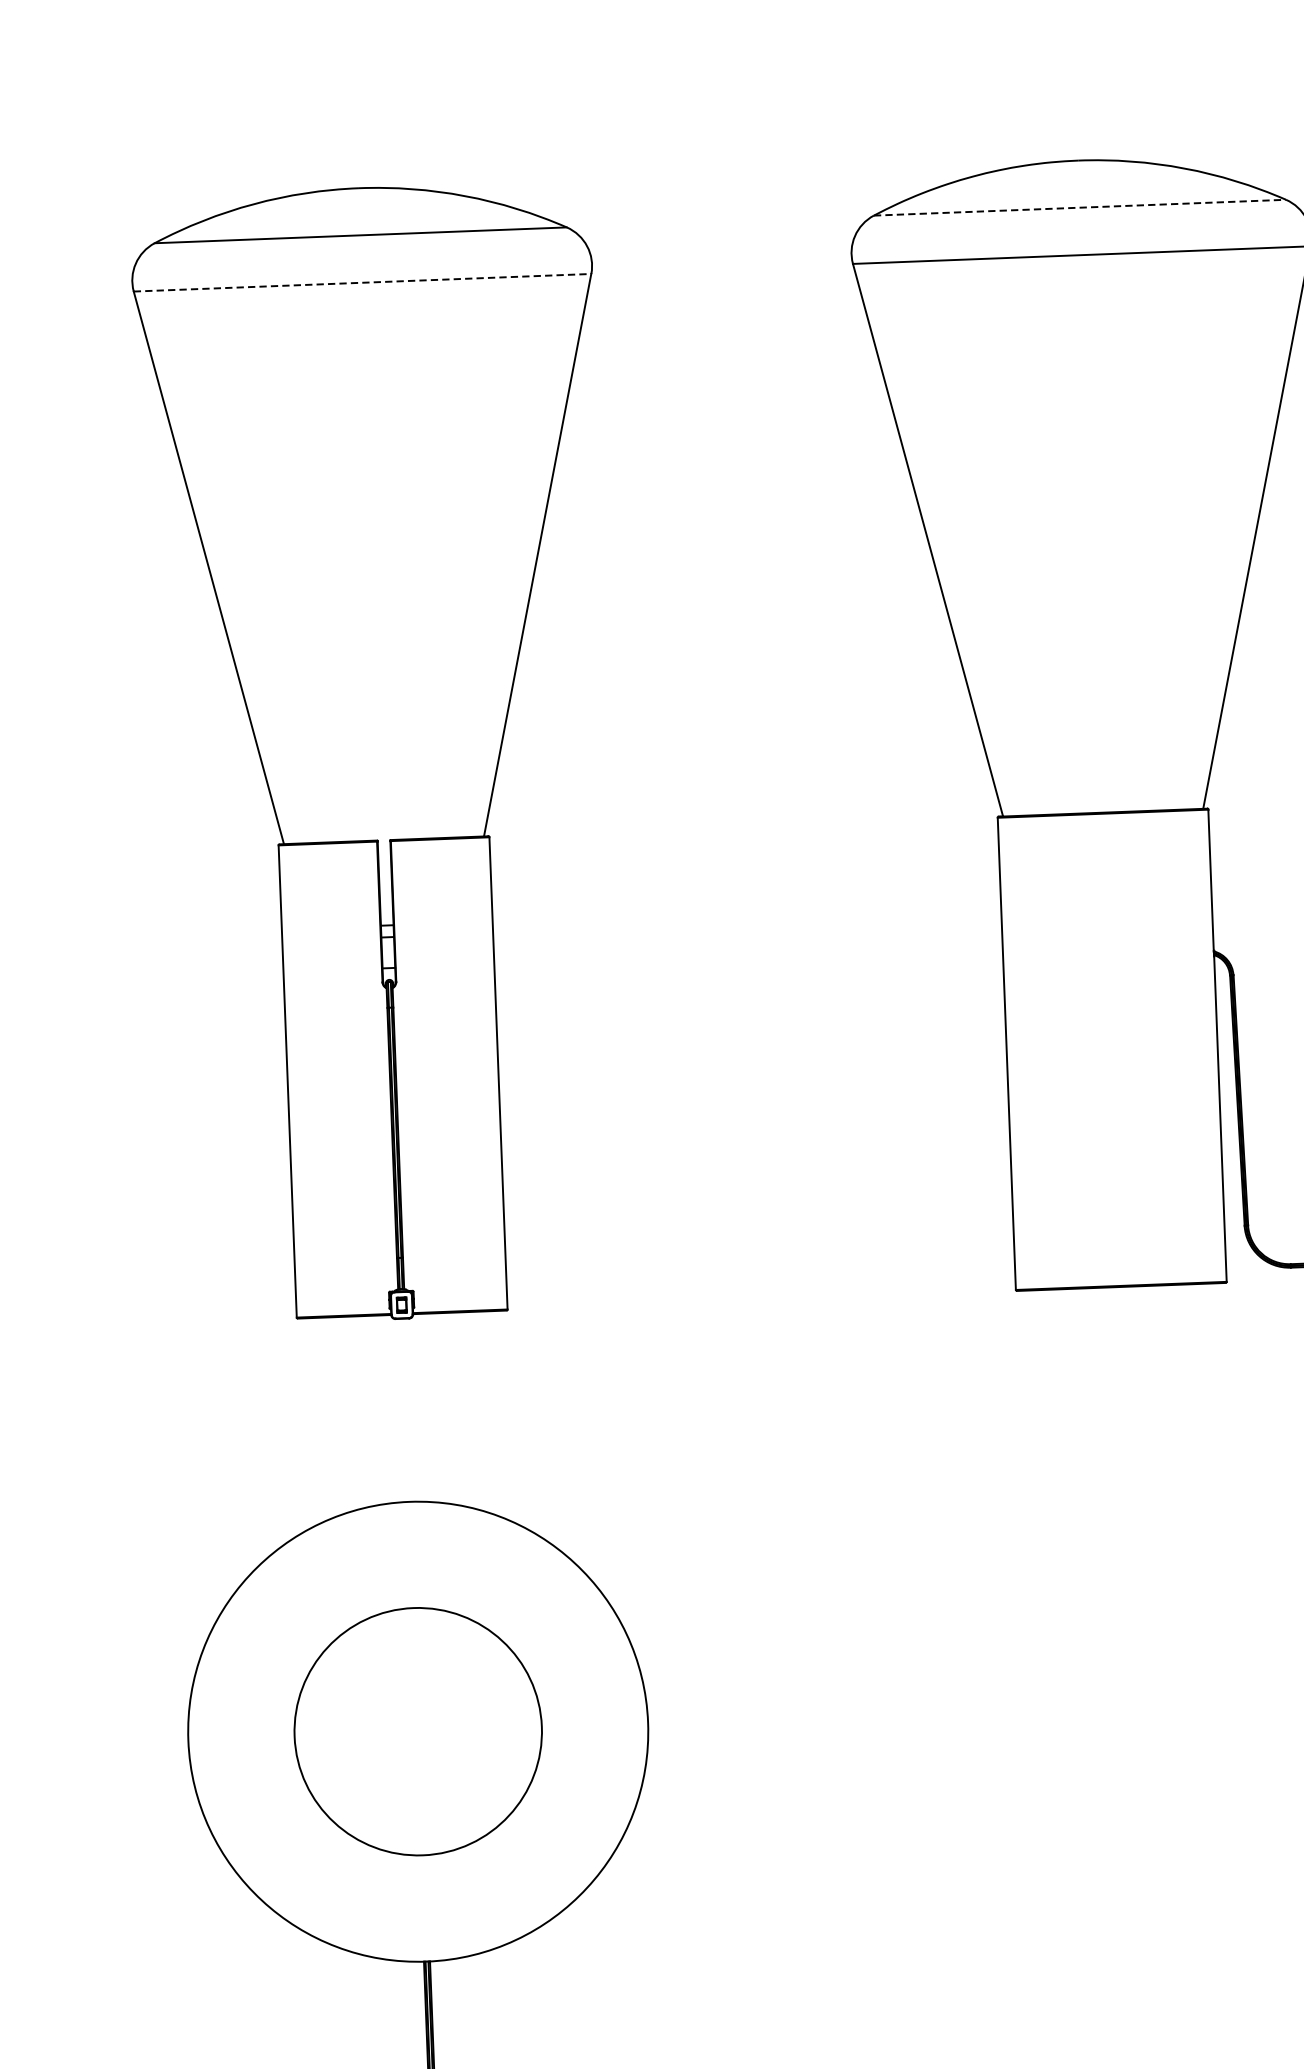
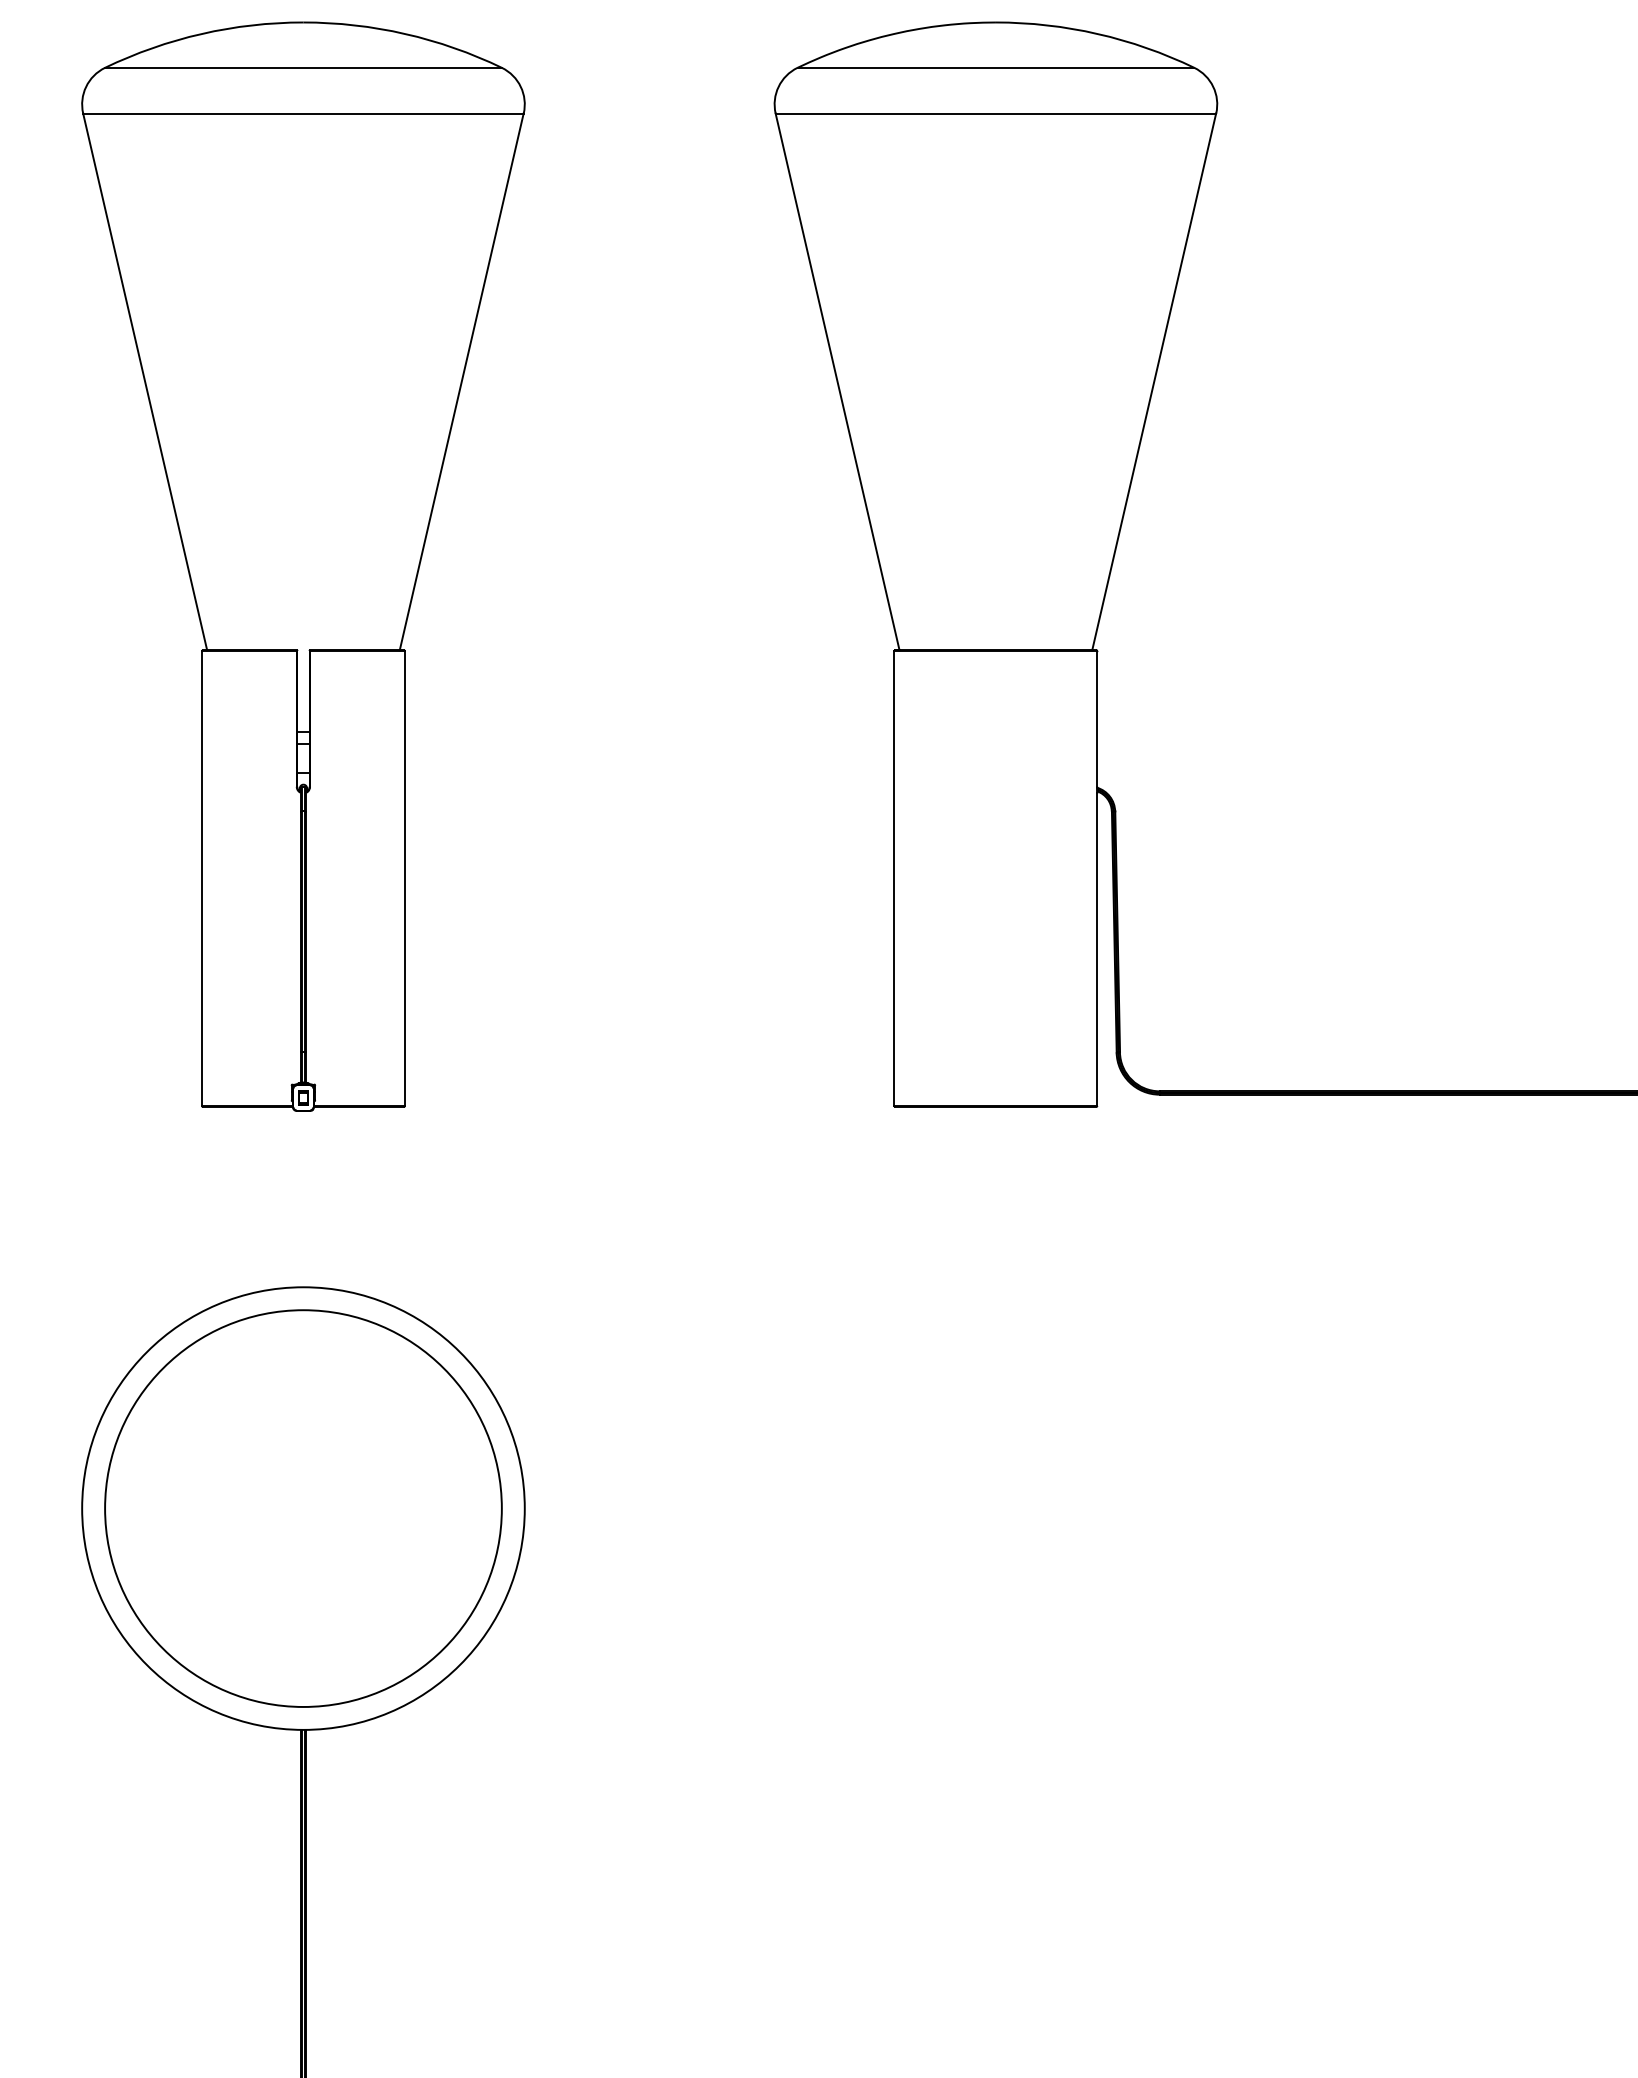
line: (1080, 207) -> (996, 67), dashed -> solid
line: (362, 282) -> (303, 113), dashed -> solid
circle: (418, 1731) -> (303, 1508), size x1.67

